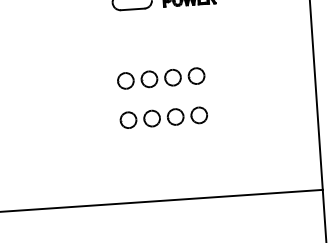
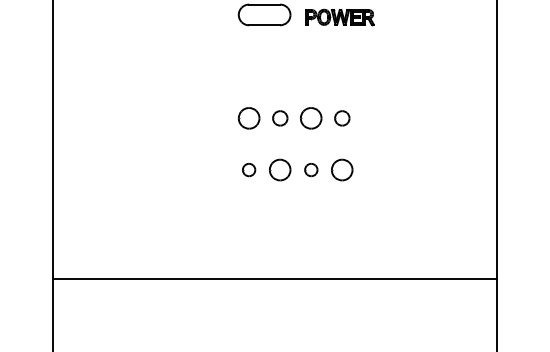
part: (196, 76) -> (342, 118), size x0.7
part: (149, 79) -> (280, 118), size x0.7
part: (175, 116) -> (311, 169), size x0.6
part: (128, 119) -> (248, 169), size x0.6

